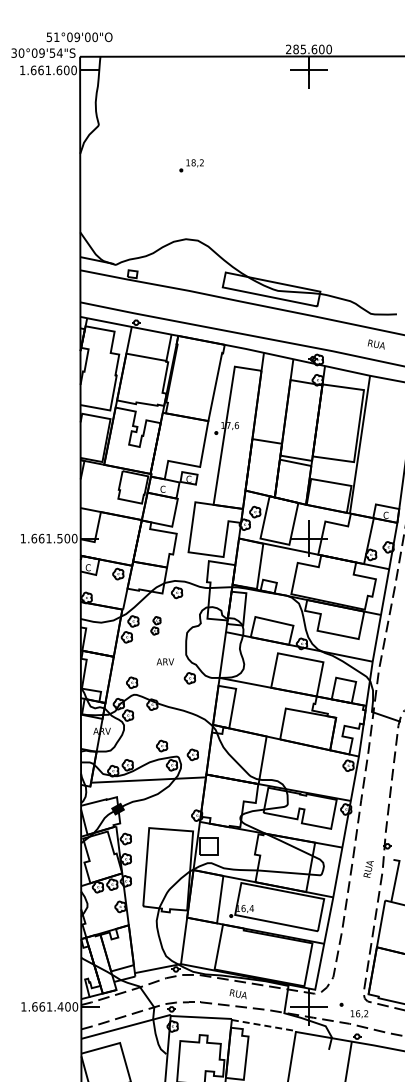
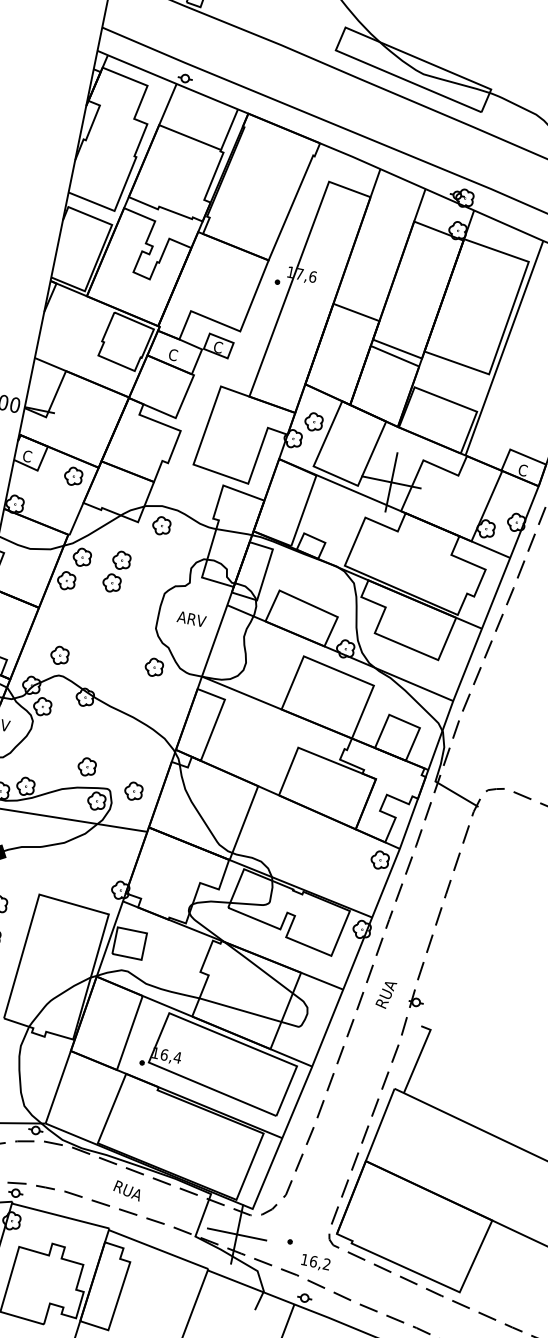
part: (155, 625) -> (116, 571), size x1.43
text: (165, 661) -> (191, 618), moved
text: (368, 869) -> (385, 994), moved
line: (263, 1025) -> (157, 1249), dashed -> solid

